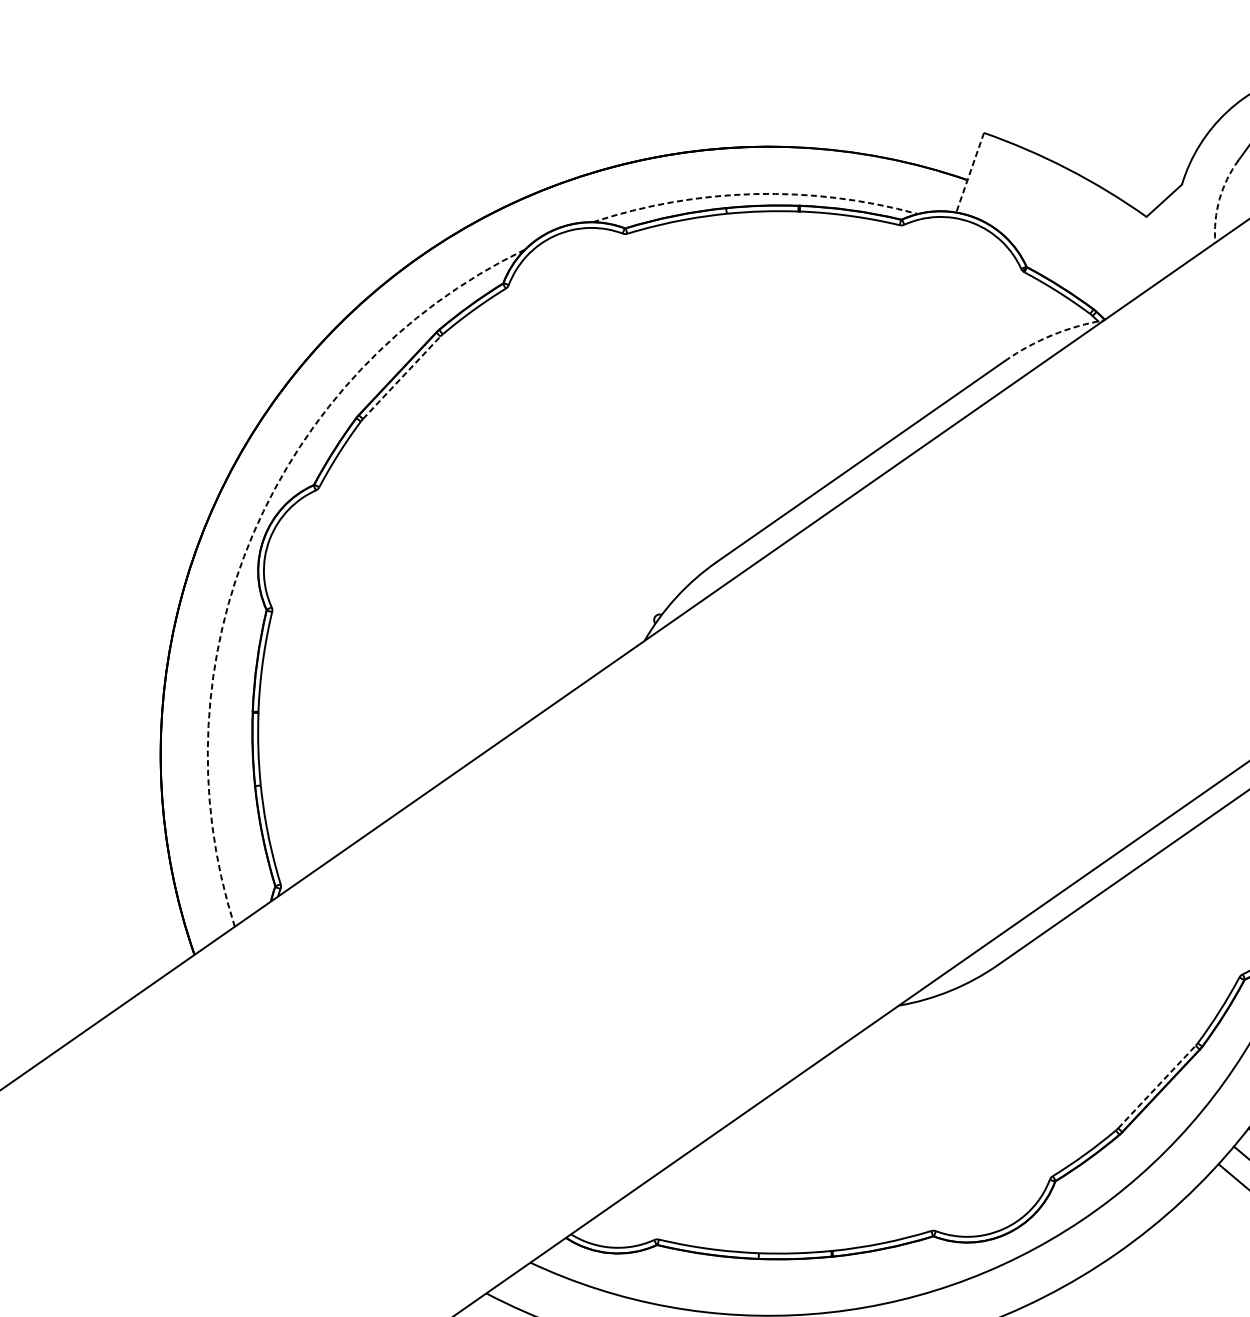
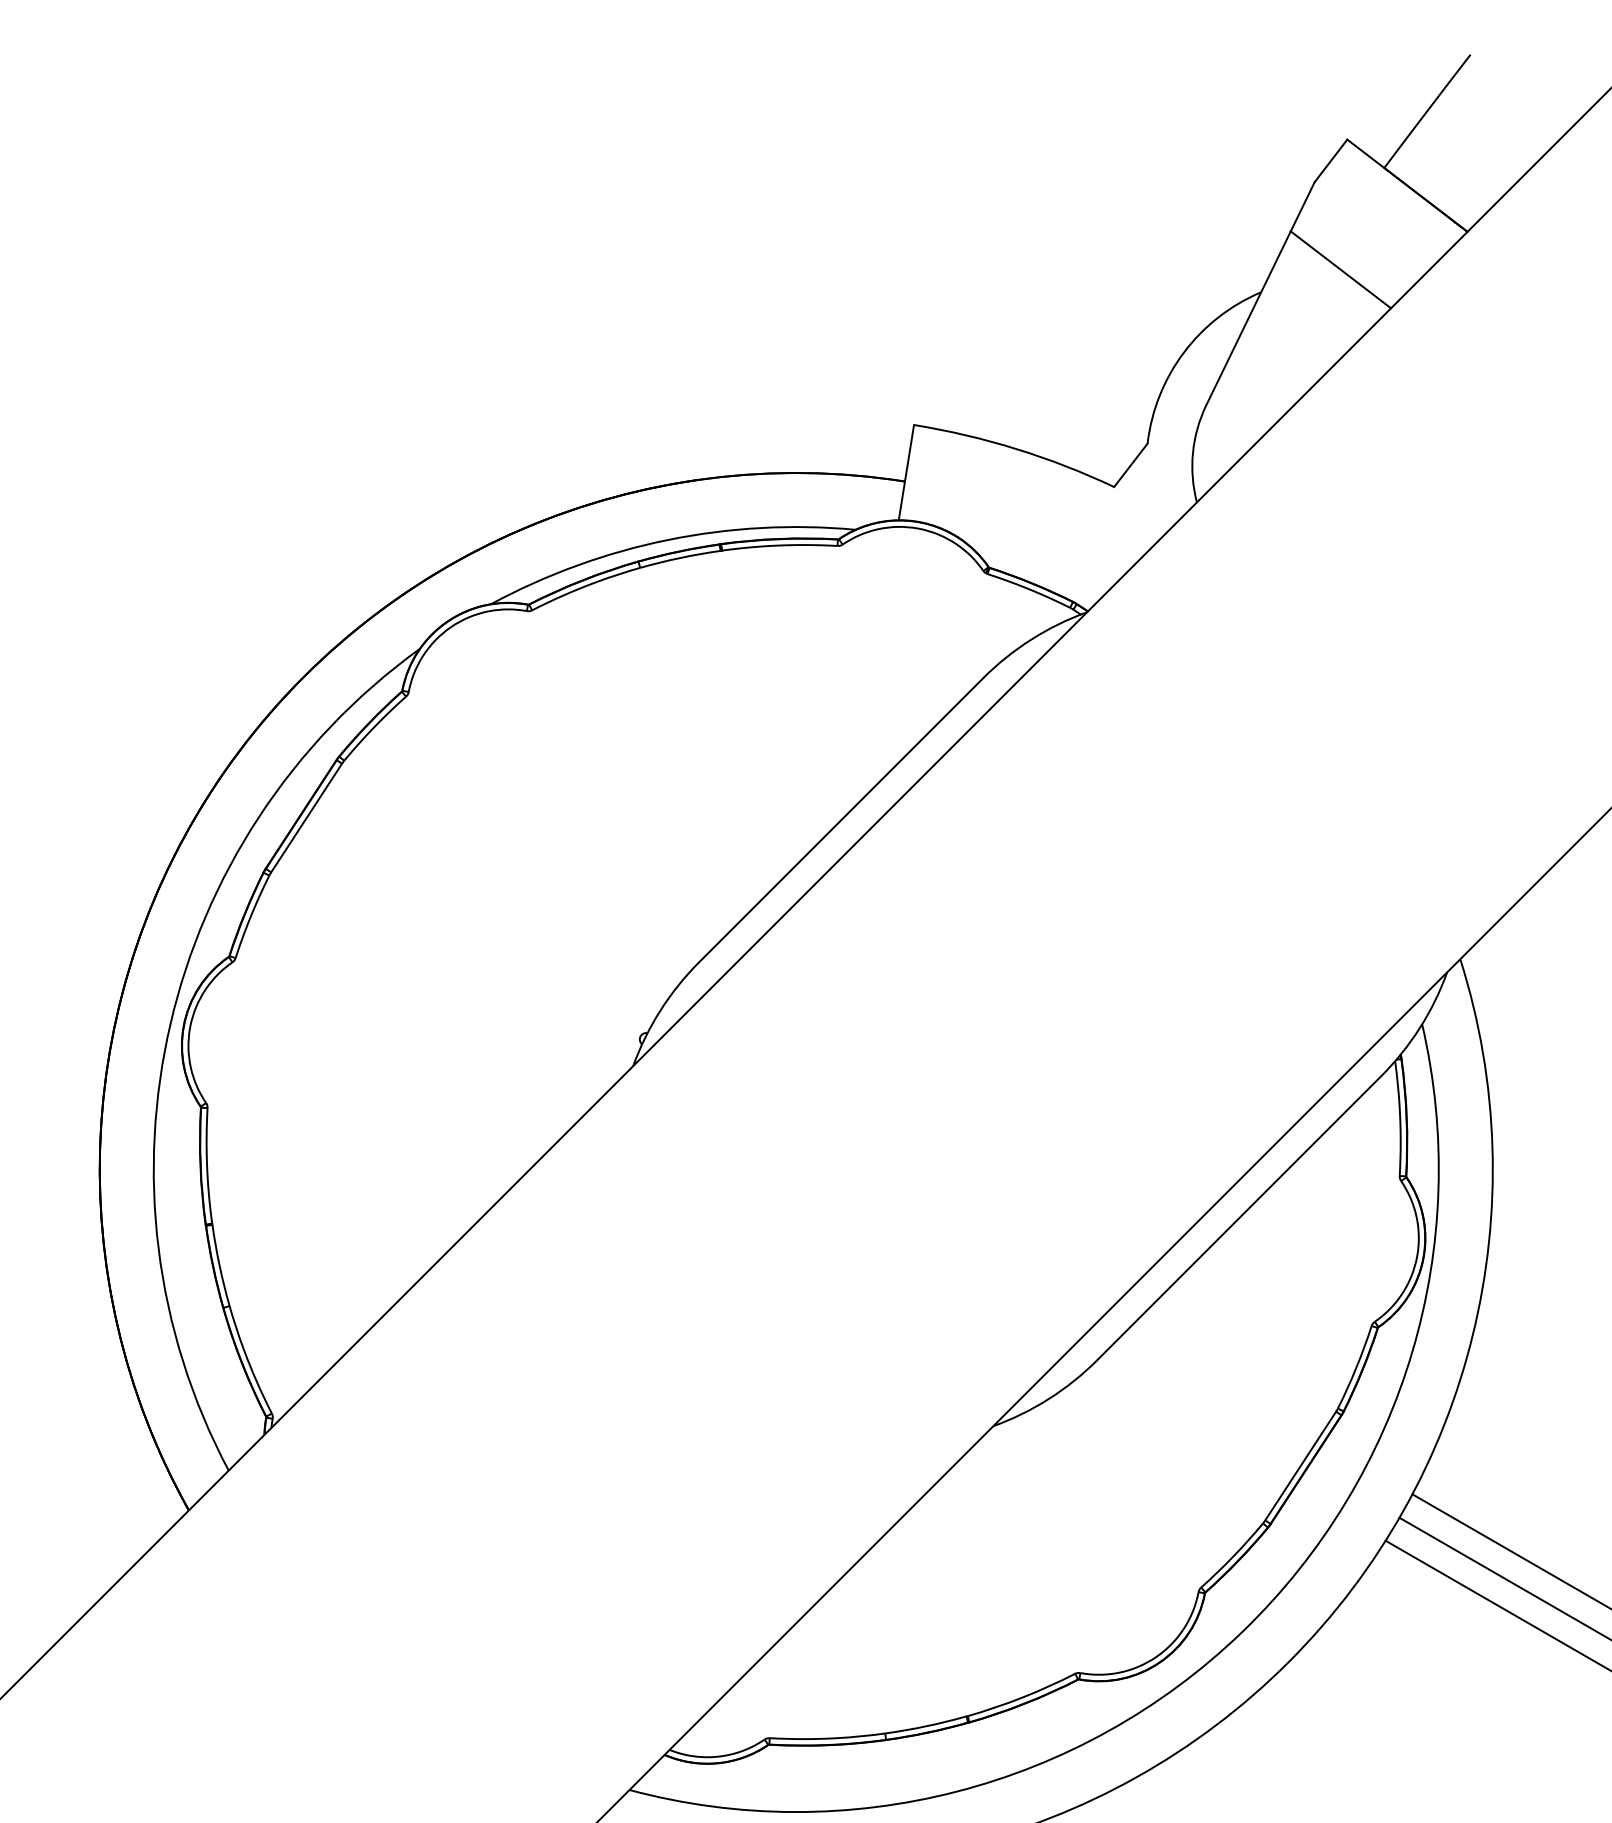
line: (970, 173) -> (906, 473), dashed -> solid
arc: (754, 194) -> (667, 540), dashed -> solid
arc: (1219, 199) -> (1192, 452), dashed -> solid
arc: (1052, 335) -> (1031, 639), dashed -> solid
line: (401, 378) -> (306, 818), dashed -> solid
arc: (253, 534) -> (170, 1024), dashed -> solid
line: (1156, 1087) -> (1300, 1466), dashed -> solid

